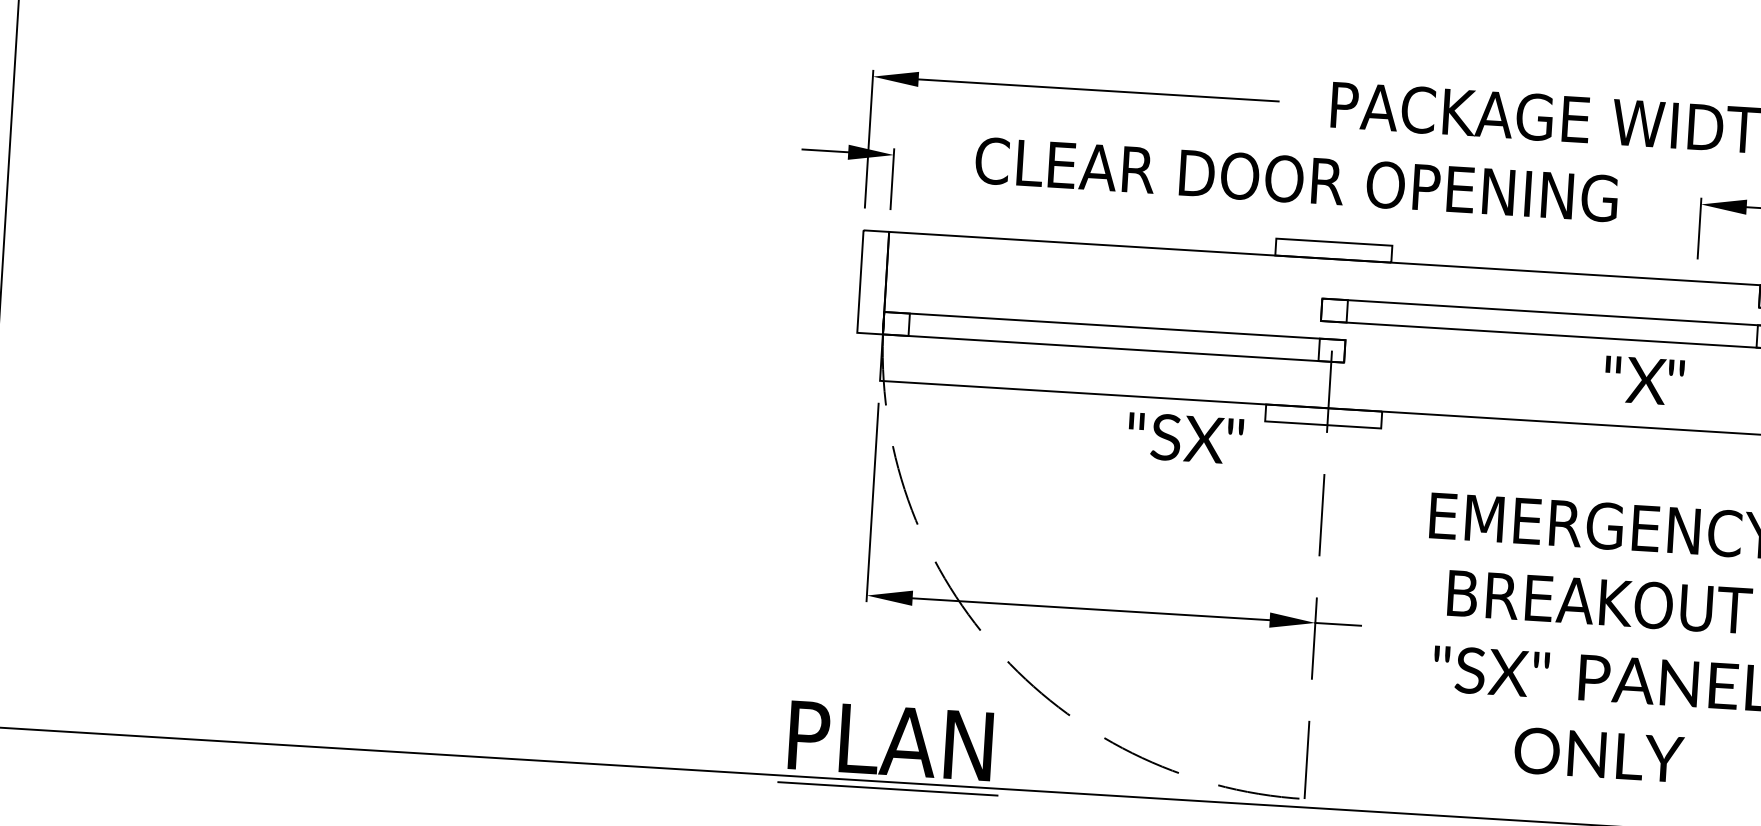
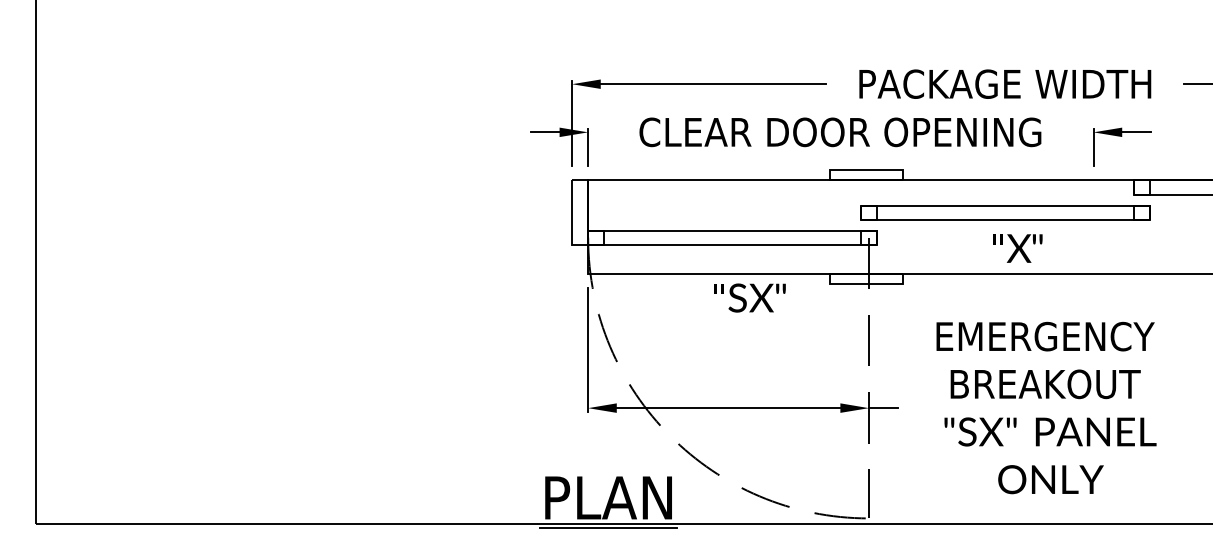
text: (1643, 380) -> (1017, 248), moved
text: (1184, 437) -> (749, 297), moved

